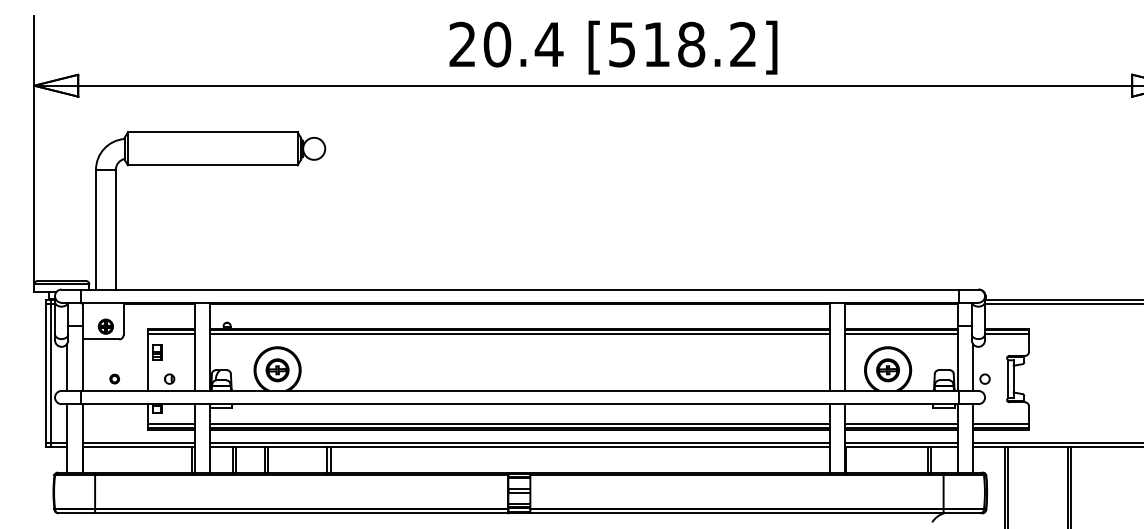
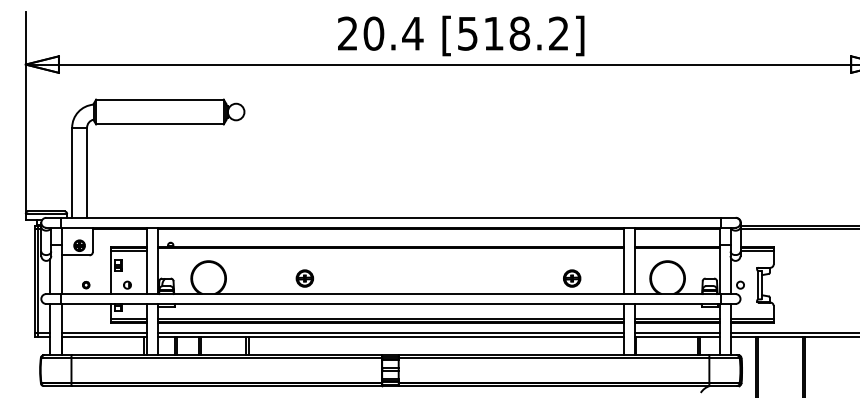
line: (519, 333) -> (390, 250), removed
line: (901, 333) -> (677, 250), removed
part: (277, 370) -> (304, 278), moved
part: (887, 370) -> (571, 278), moved

